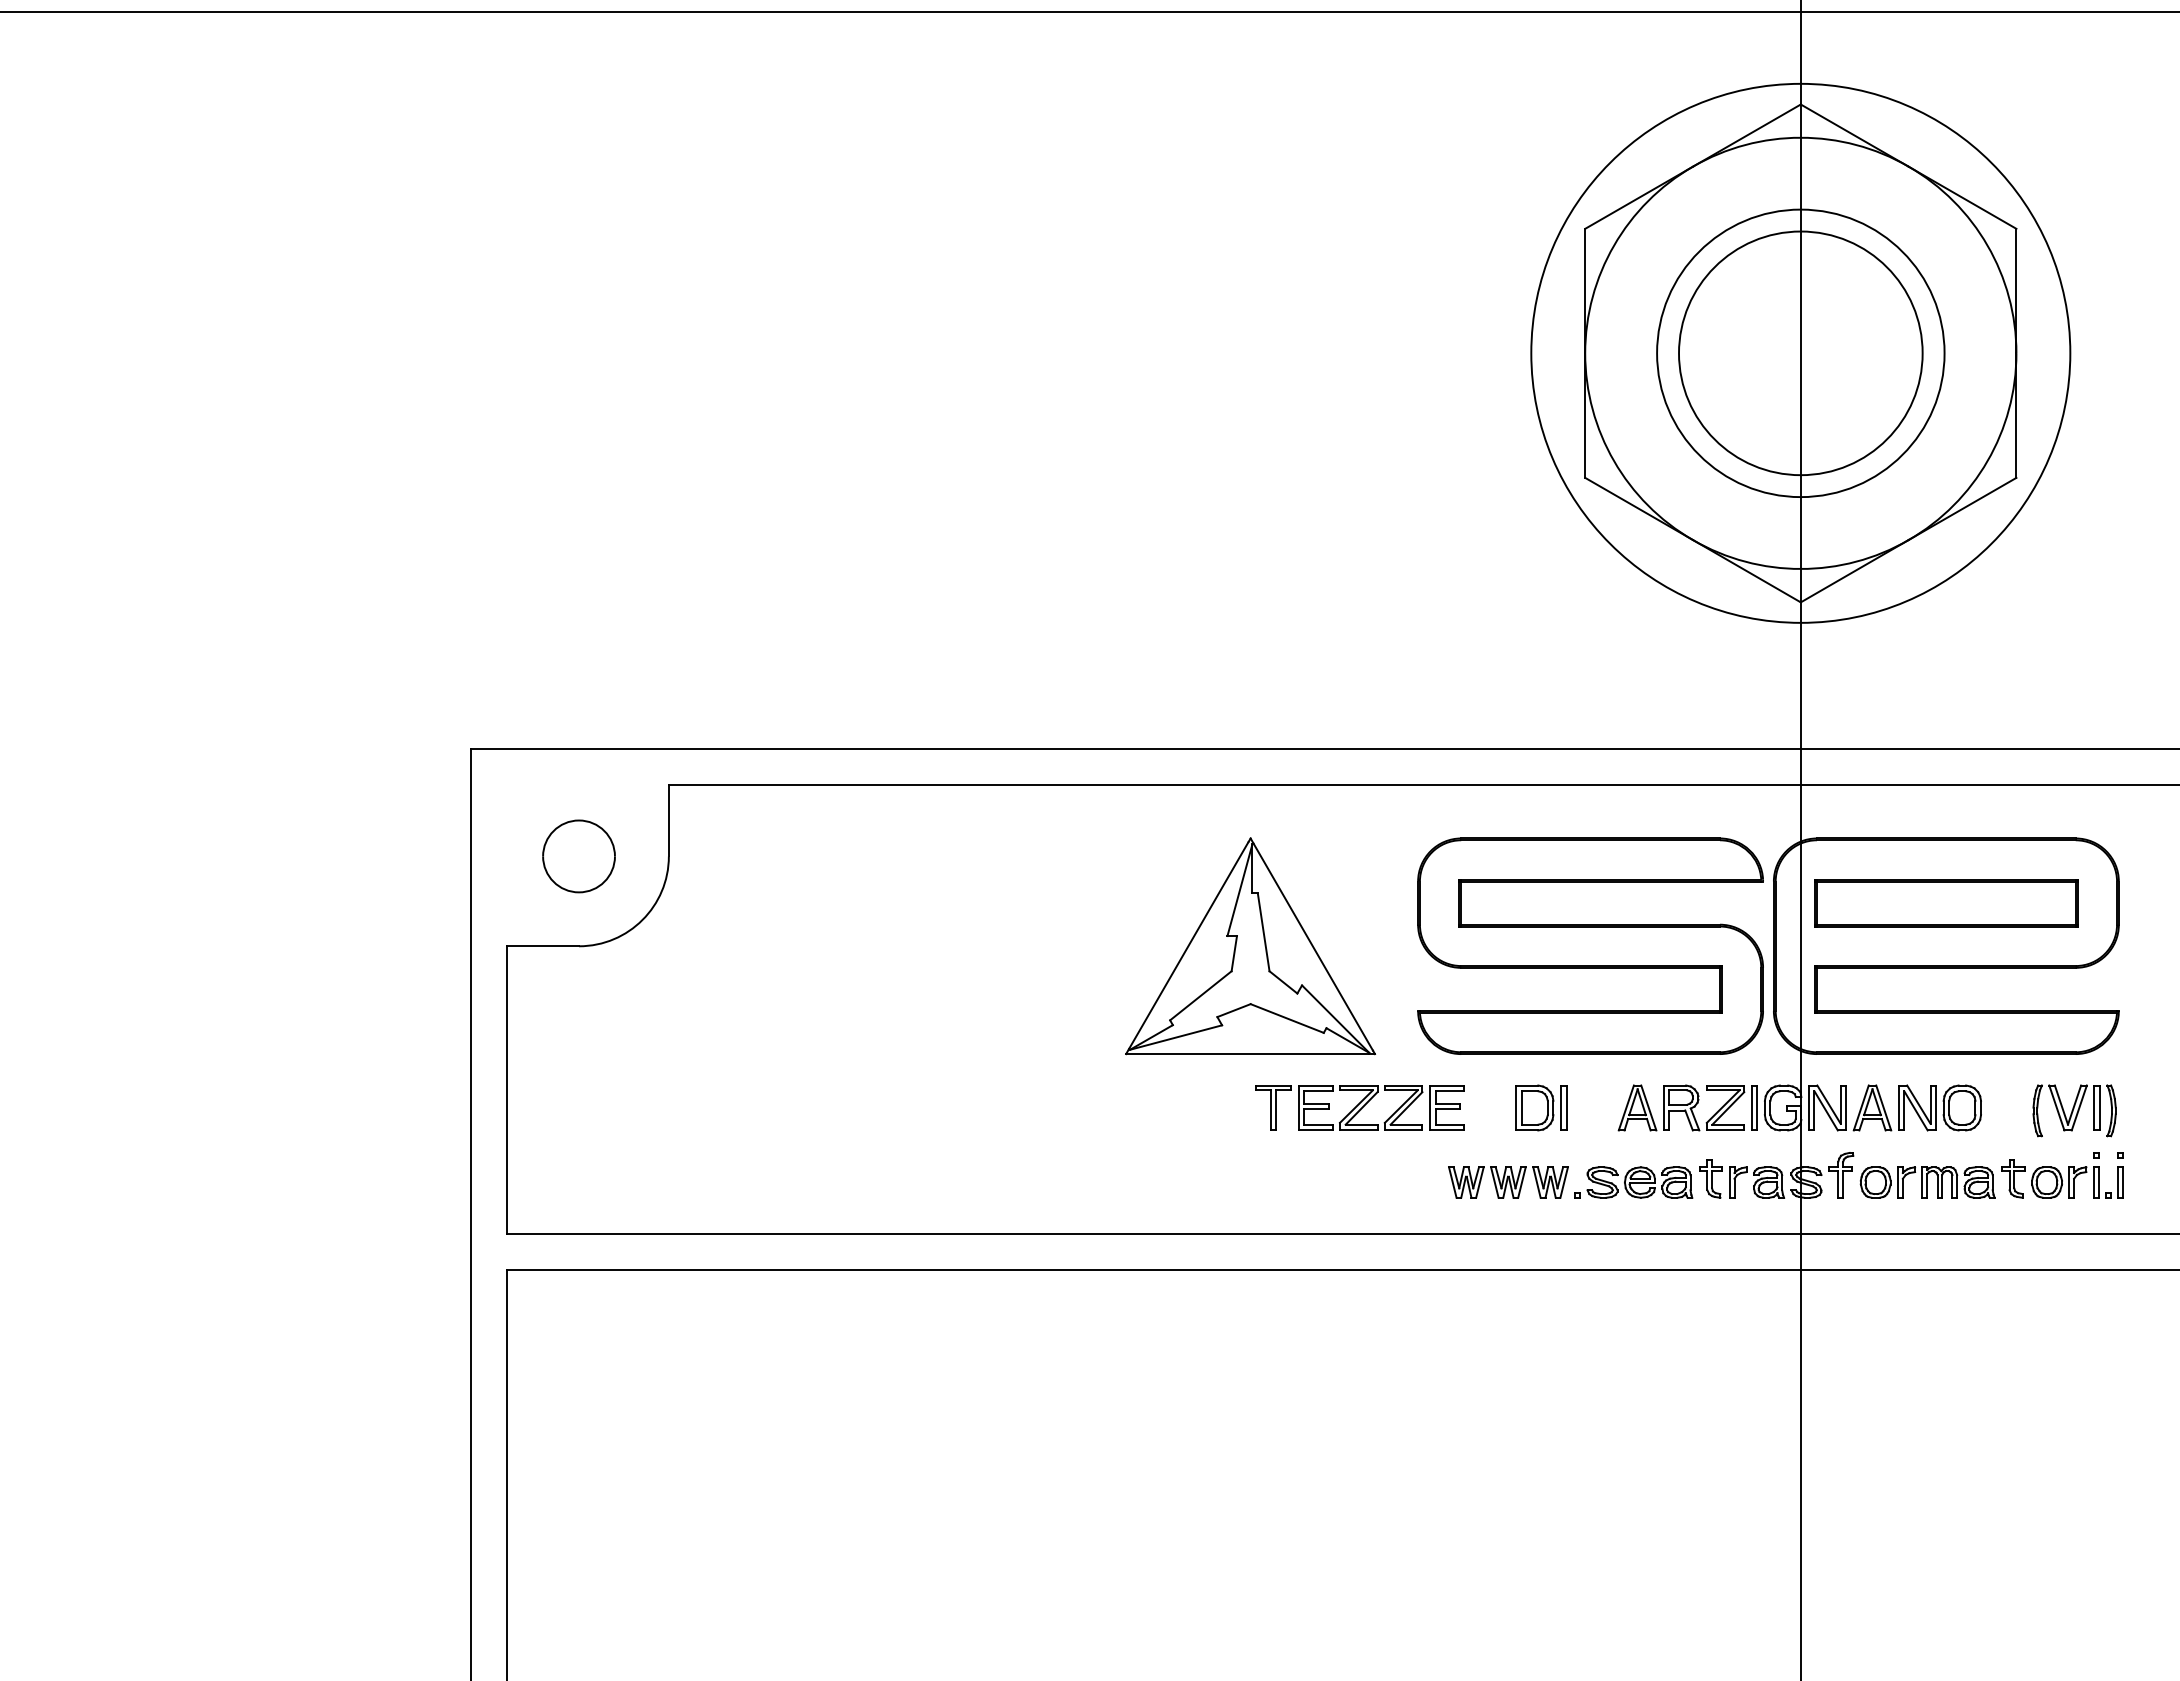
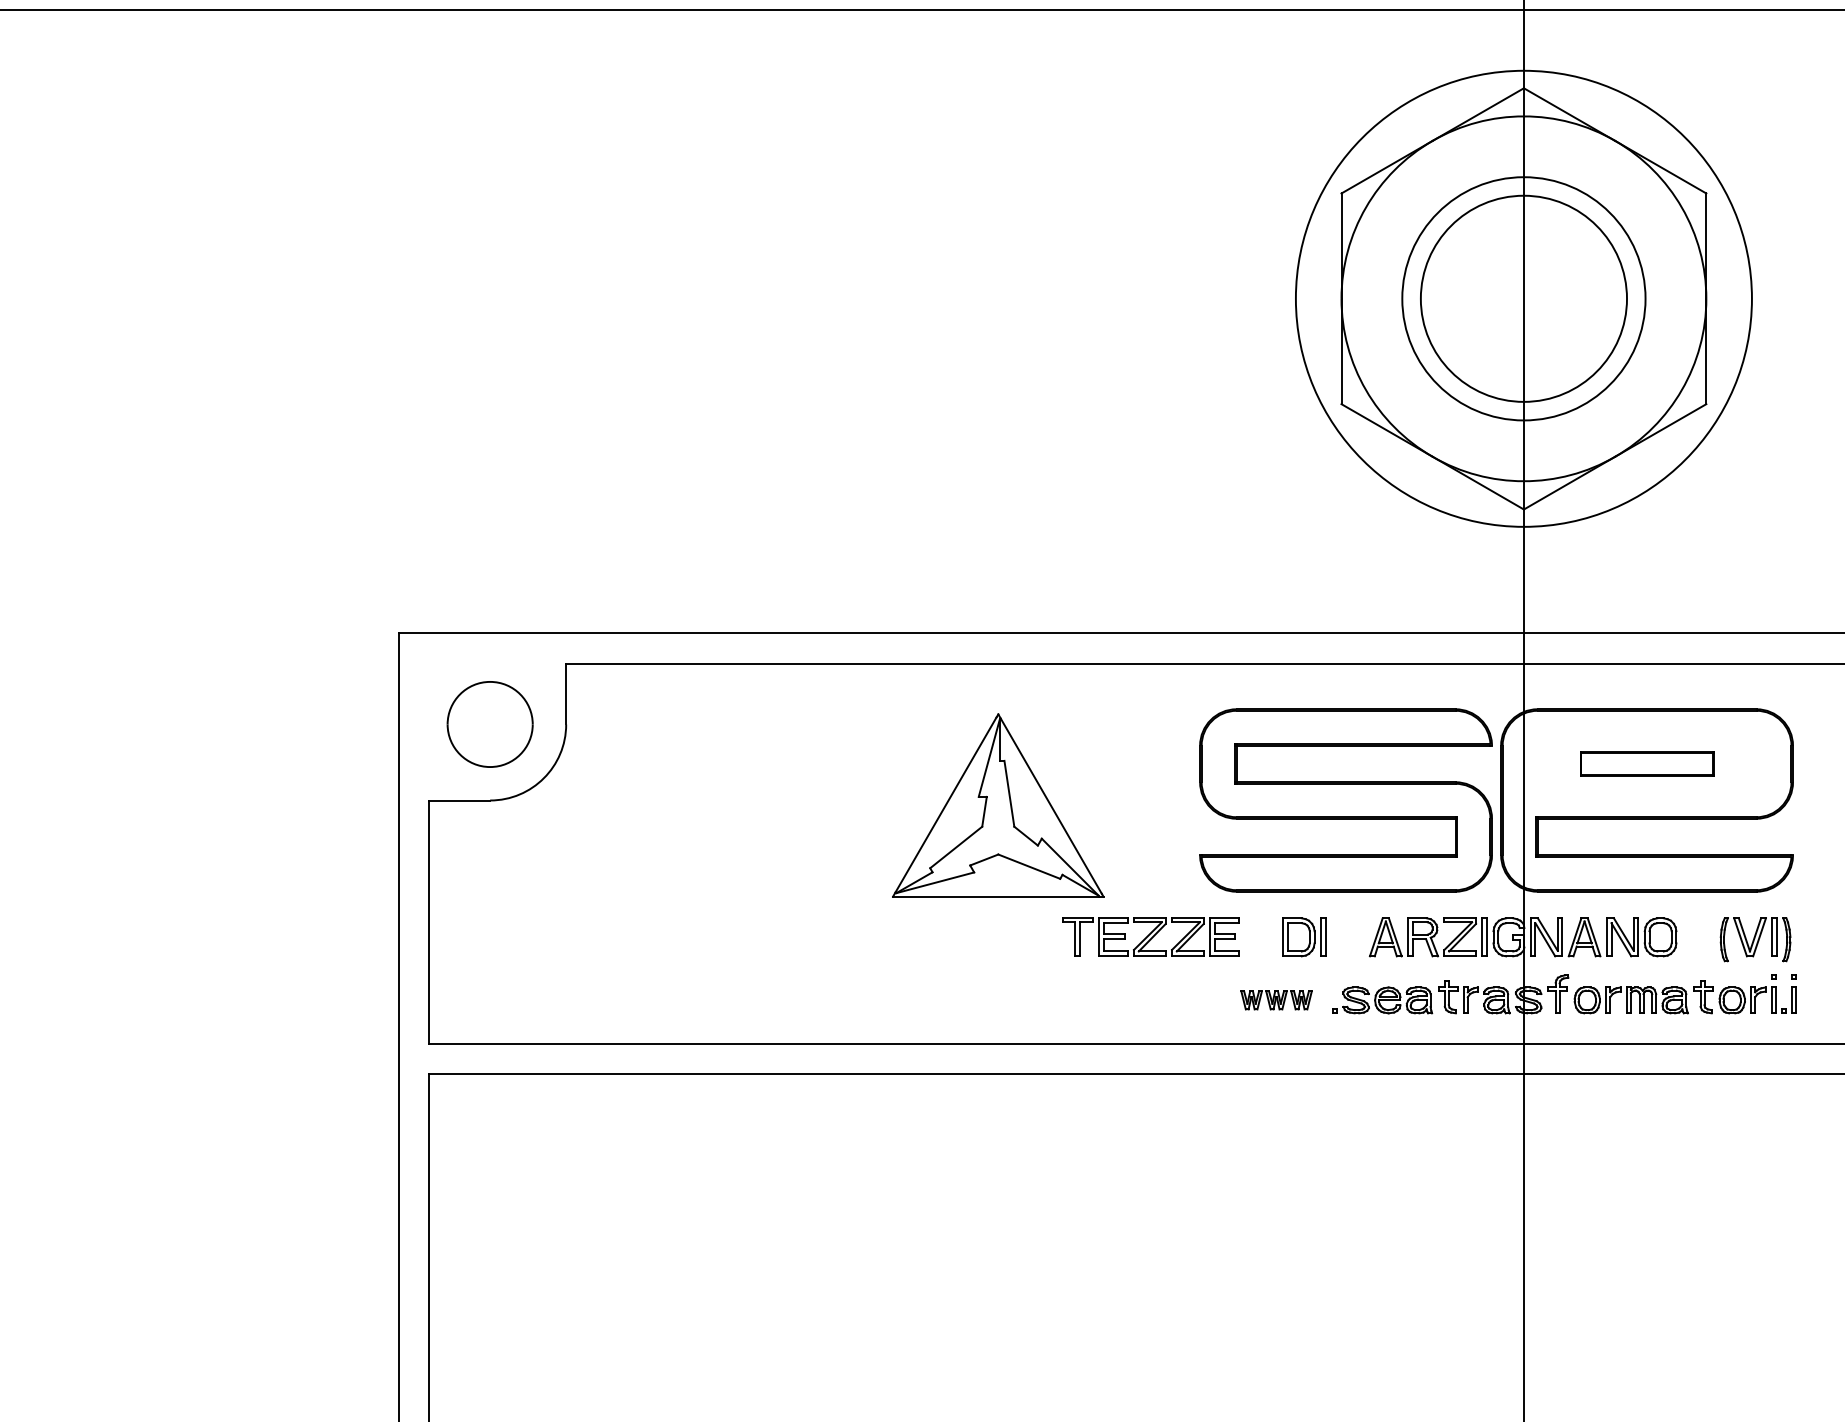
part: (578, 856) -> (489, 724), size x1.4
part: (1946, 903) -> (1647, 764), size x0.6
part: (1250, 946) -> (998, 805), moved
part: (1508, 1182) -> (1276, 1000), size x0.7

